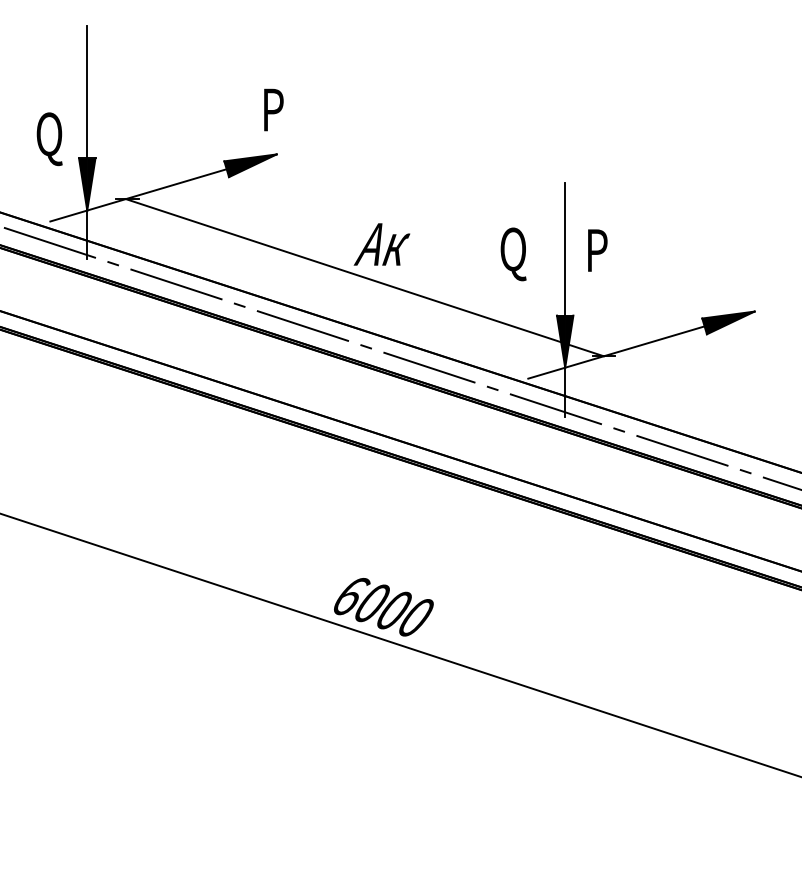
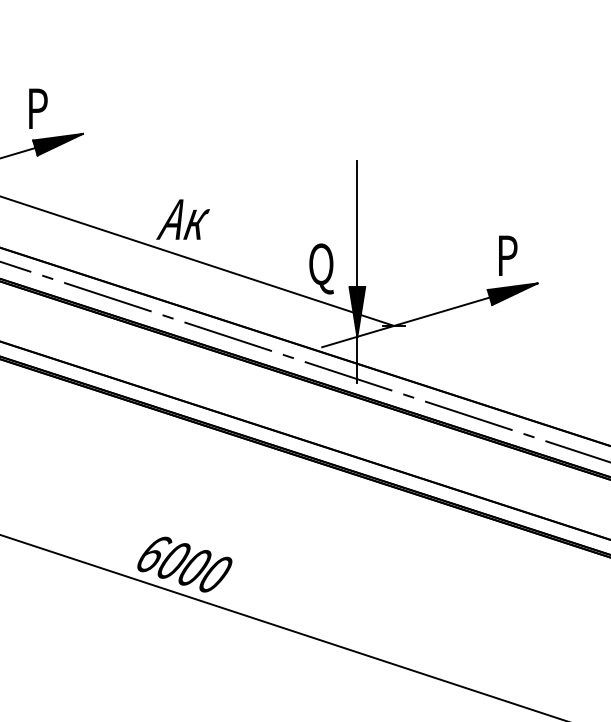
text: (273, 109) -> (38, 108), moved
text: (597, 250) -> (507, 255), moved
text: (513, 254) -> (321, 269), moved

